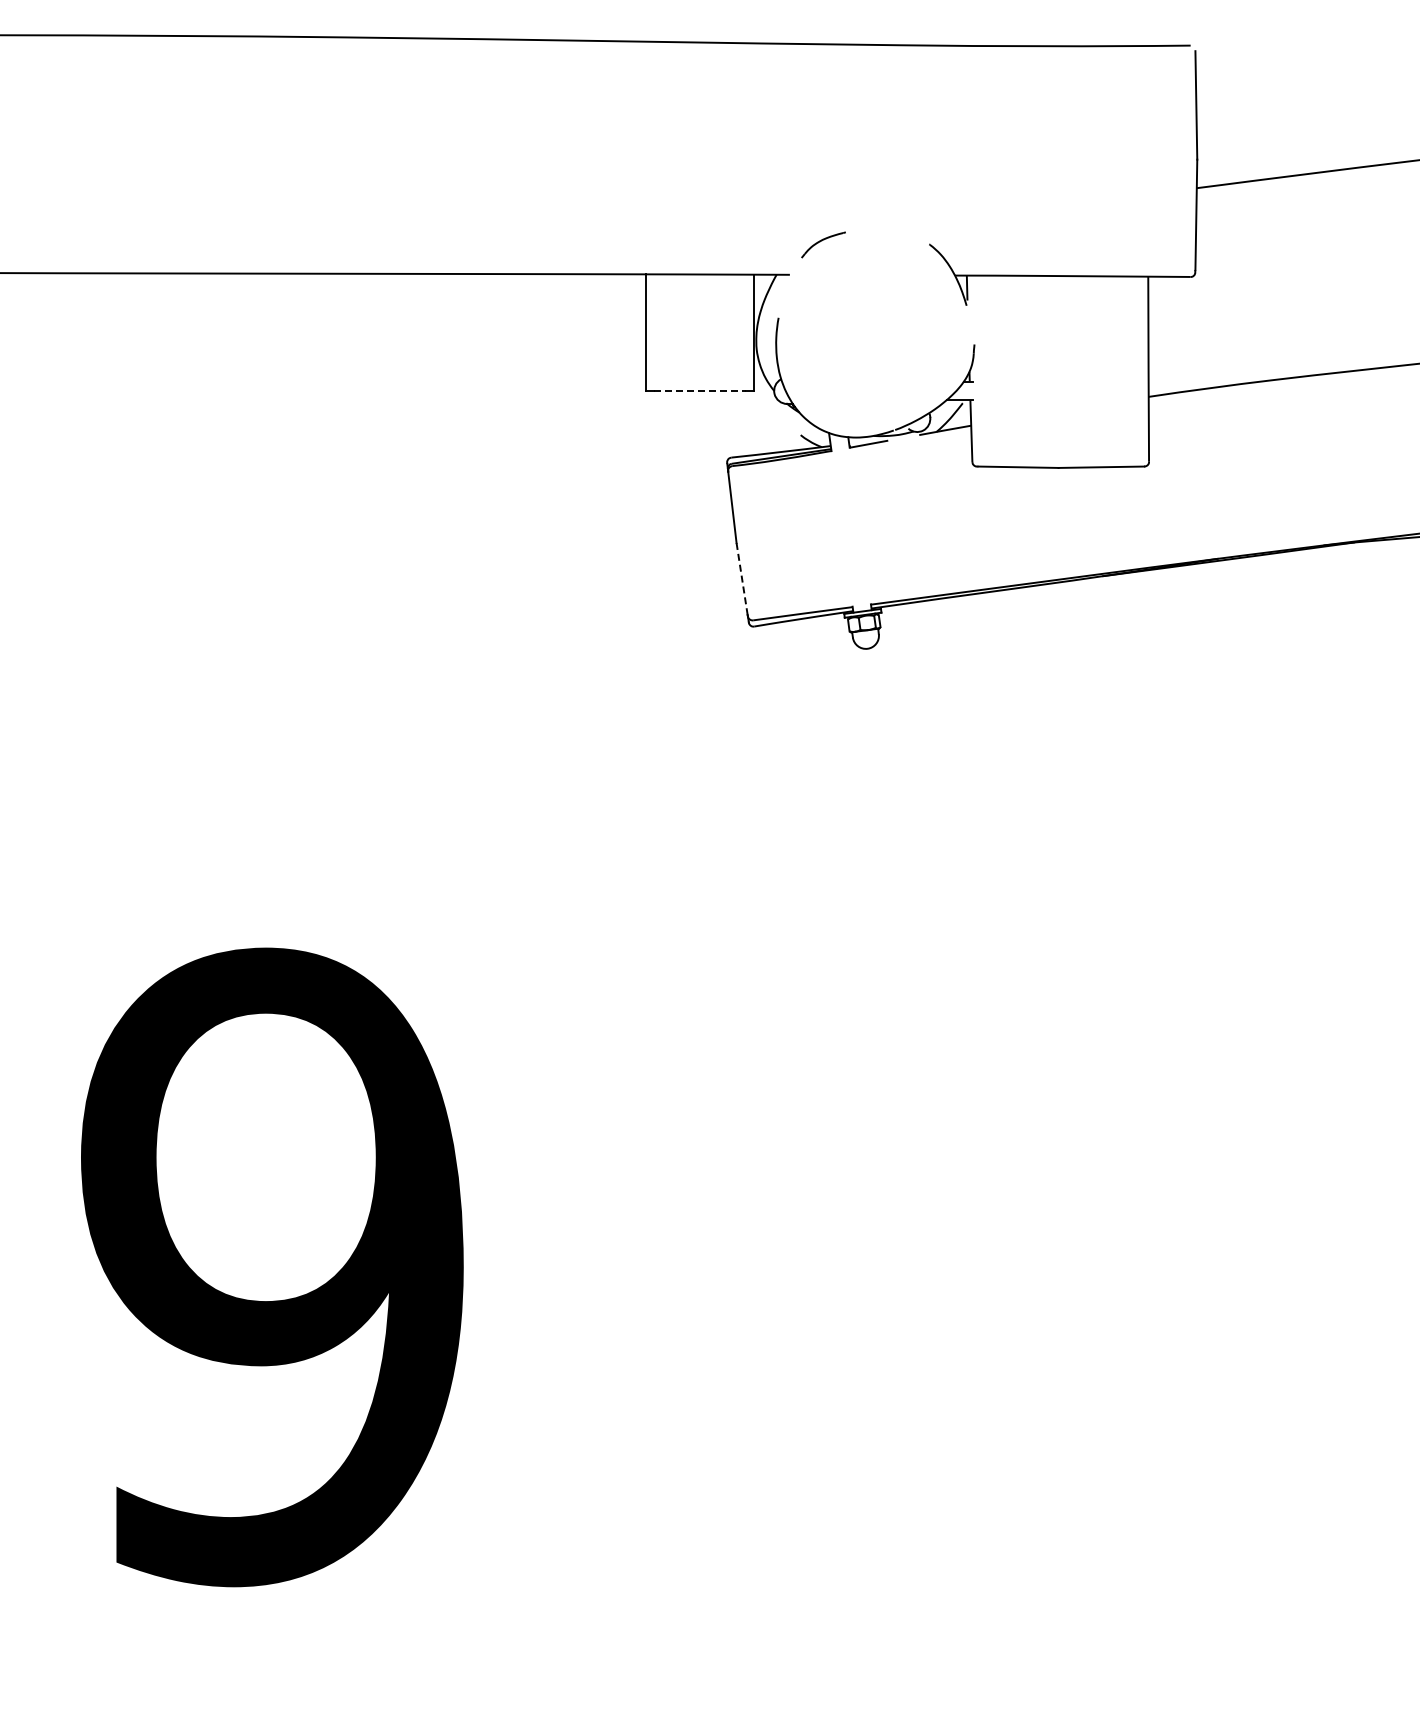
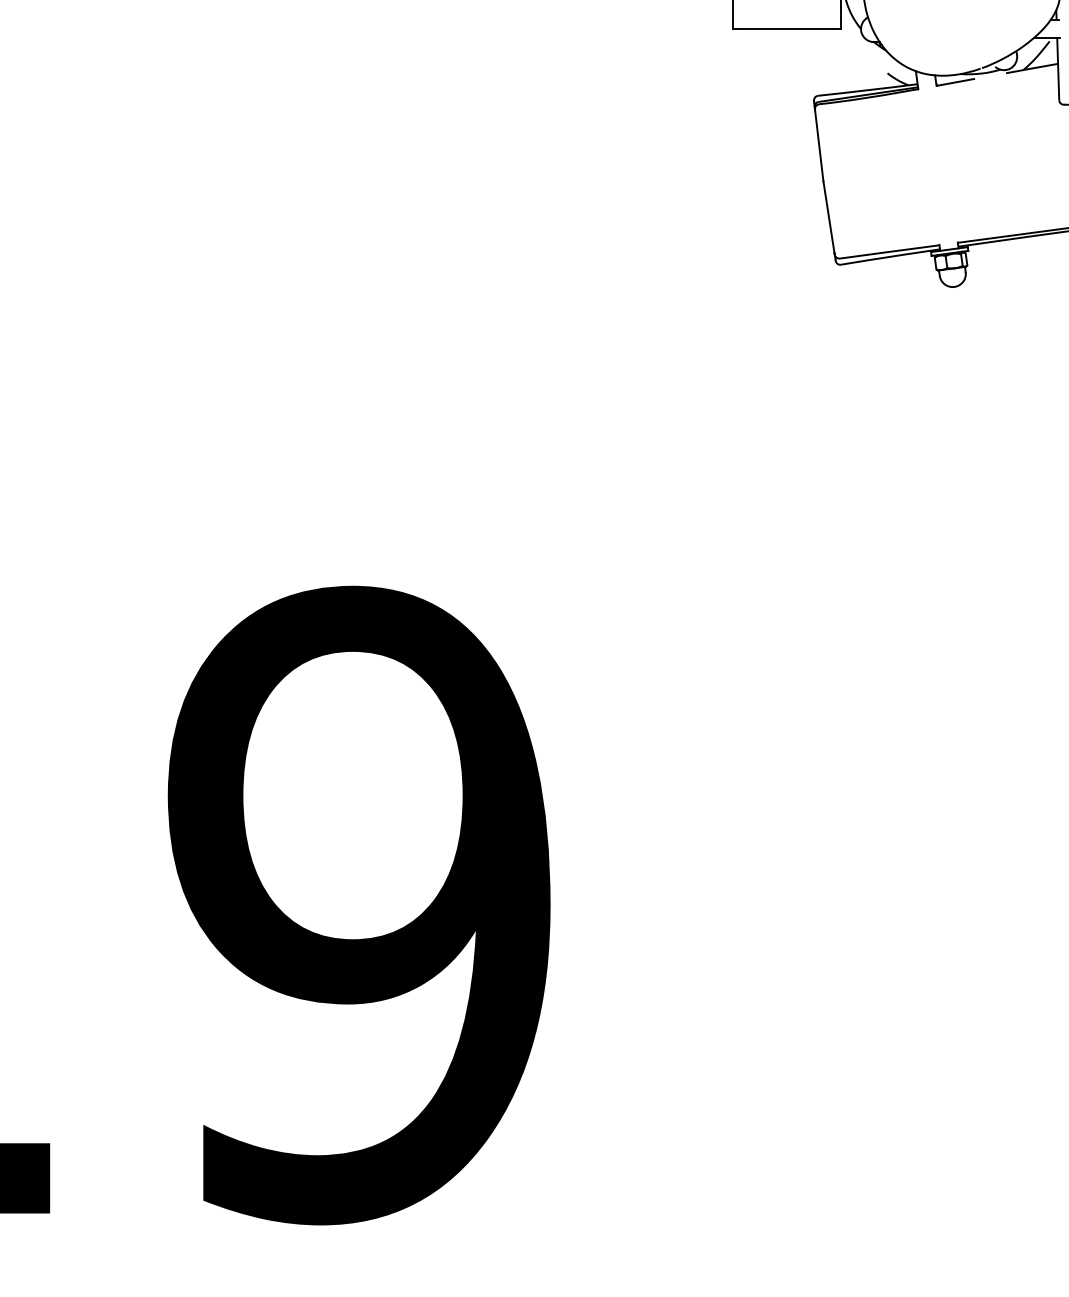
line: (700, 390) -> (787, 28), dashed -> solid
line: (742, 579) -> (829, 217), dashed -> solid

